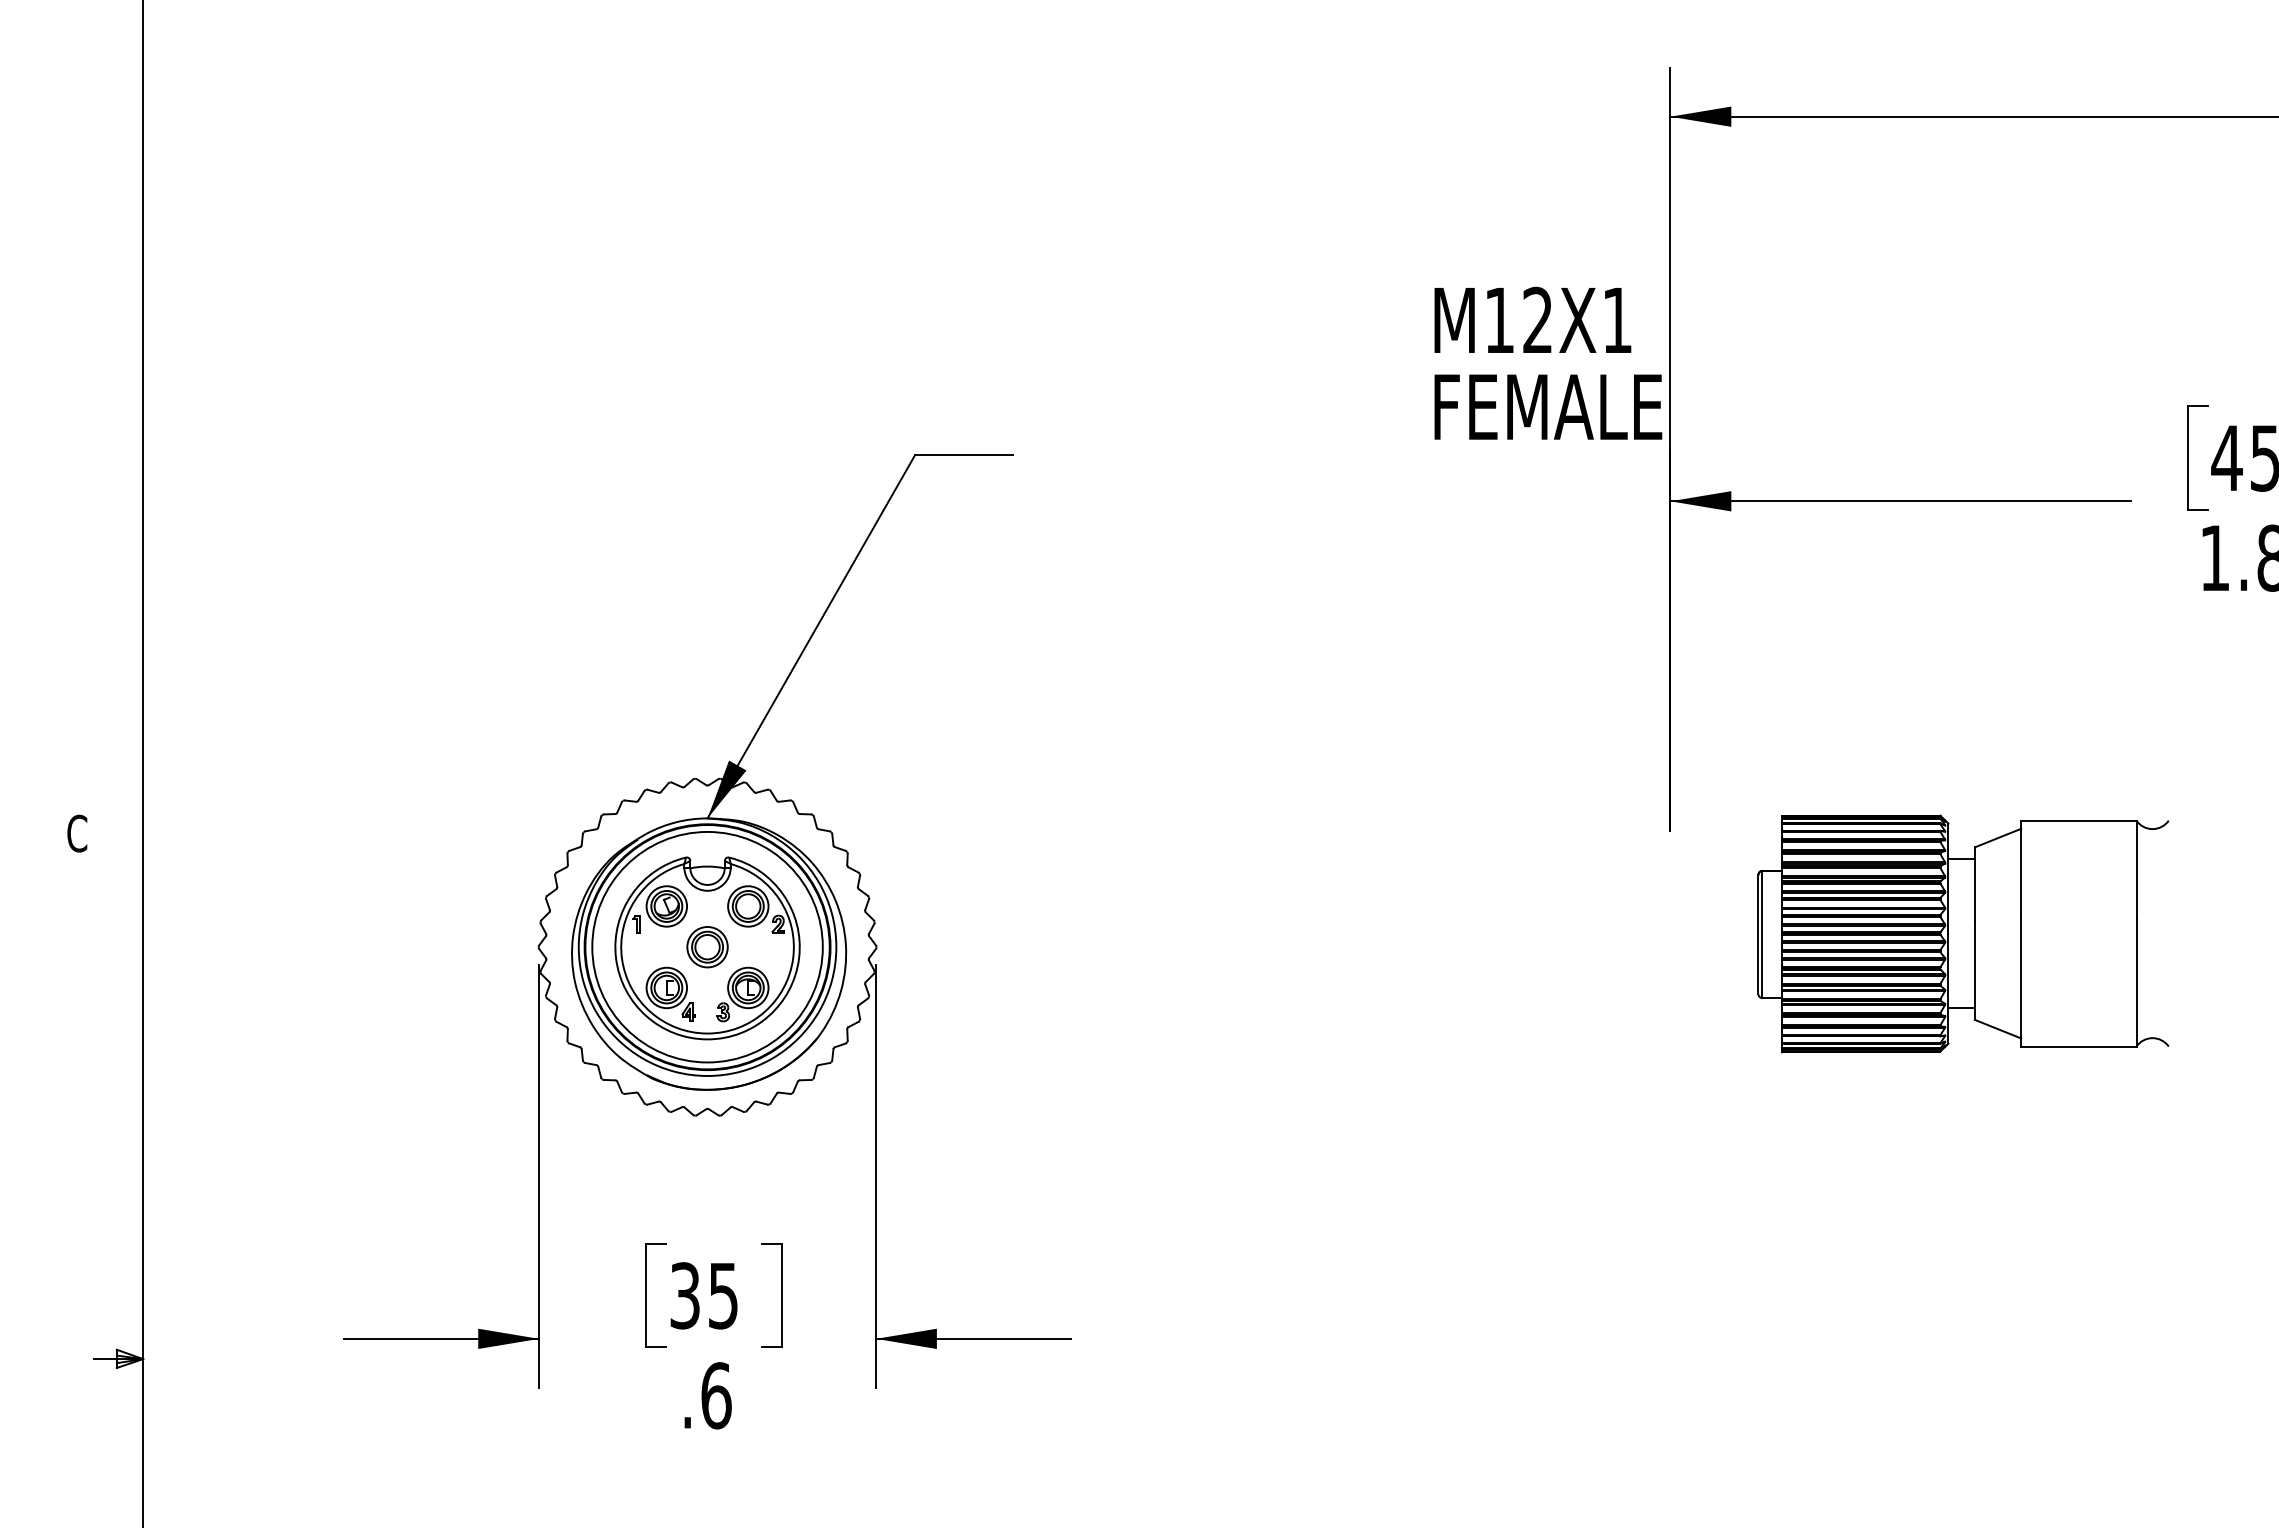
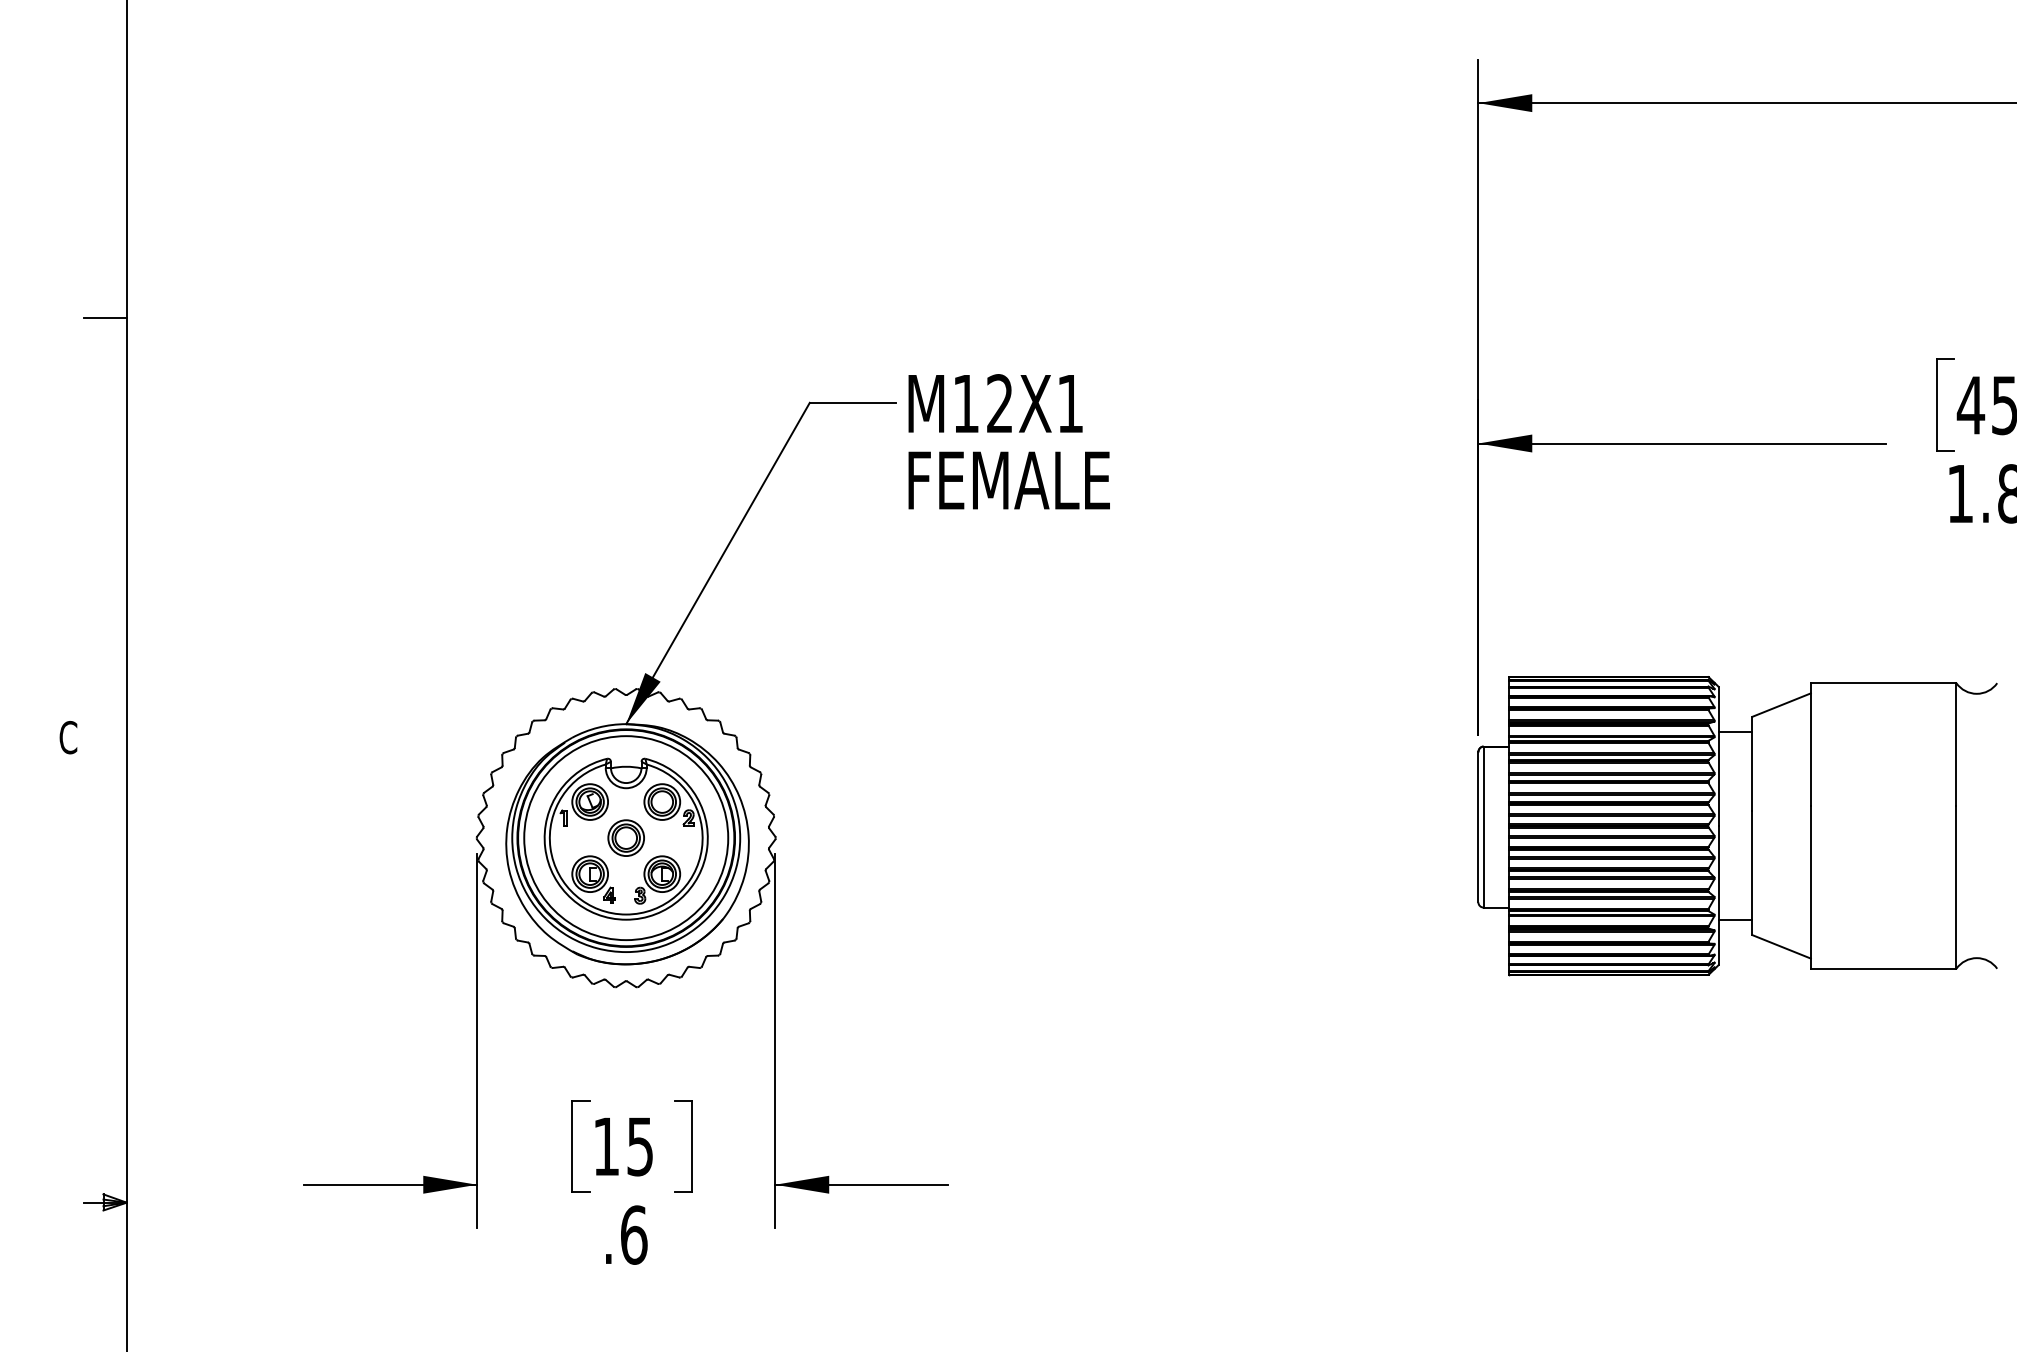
line: (118, 359) -> (104, 318), added
text: (1548, 362) -> (1009, 441), moved
part: (1963, 933) -> (1737, 826), size x1.43
text: (684, 1295) -> (605, 1146), 35 -> 15

